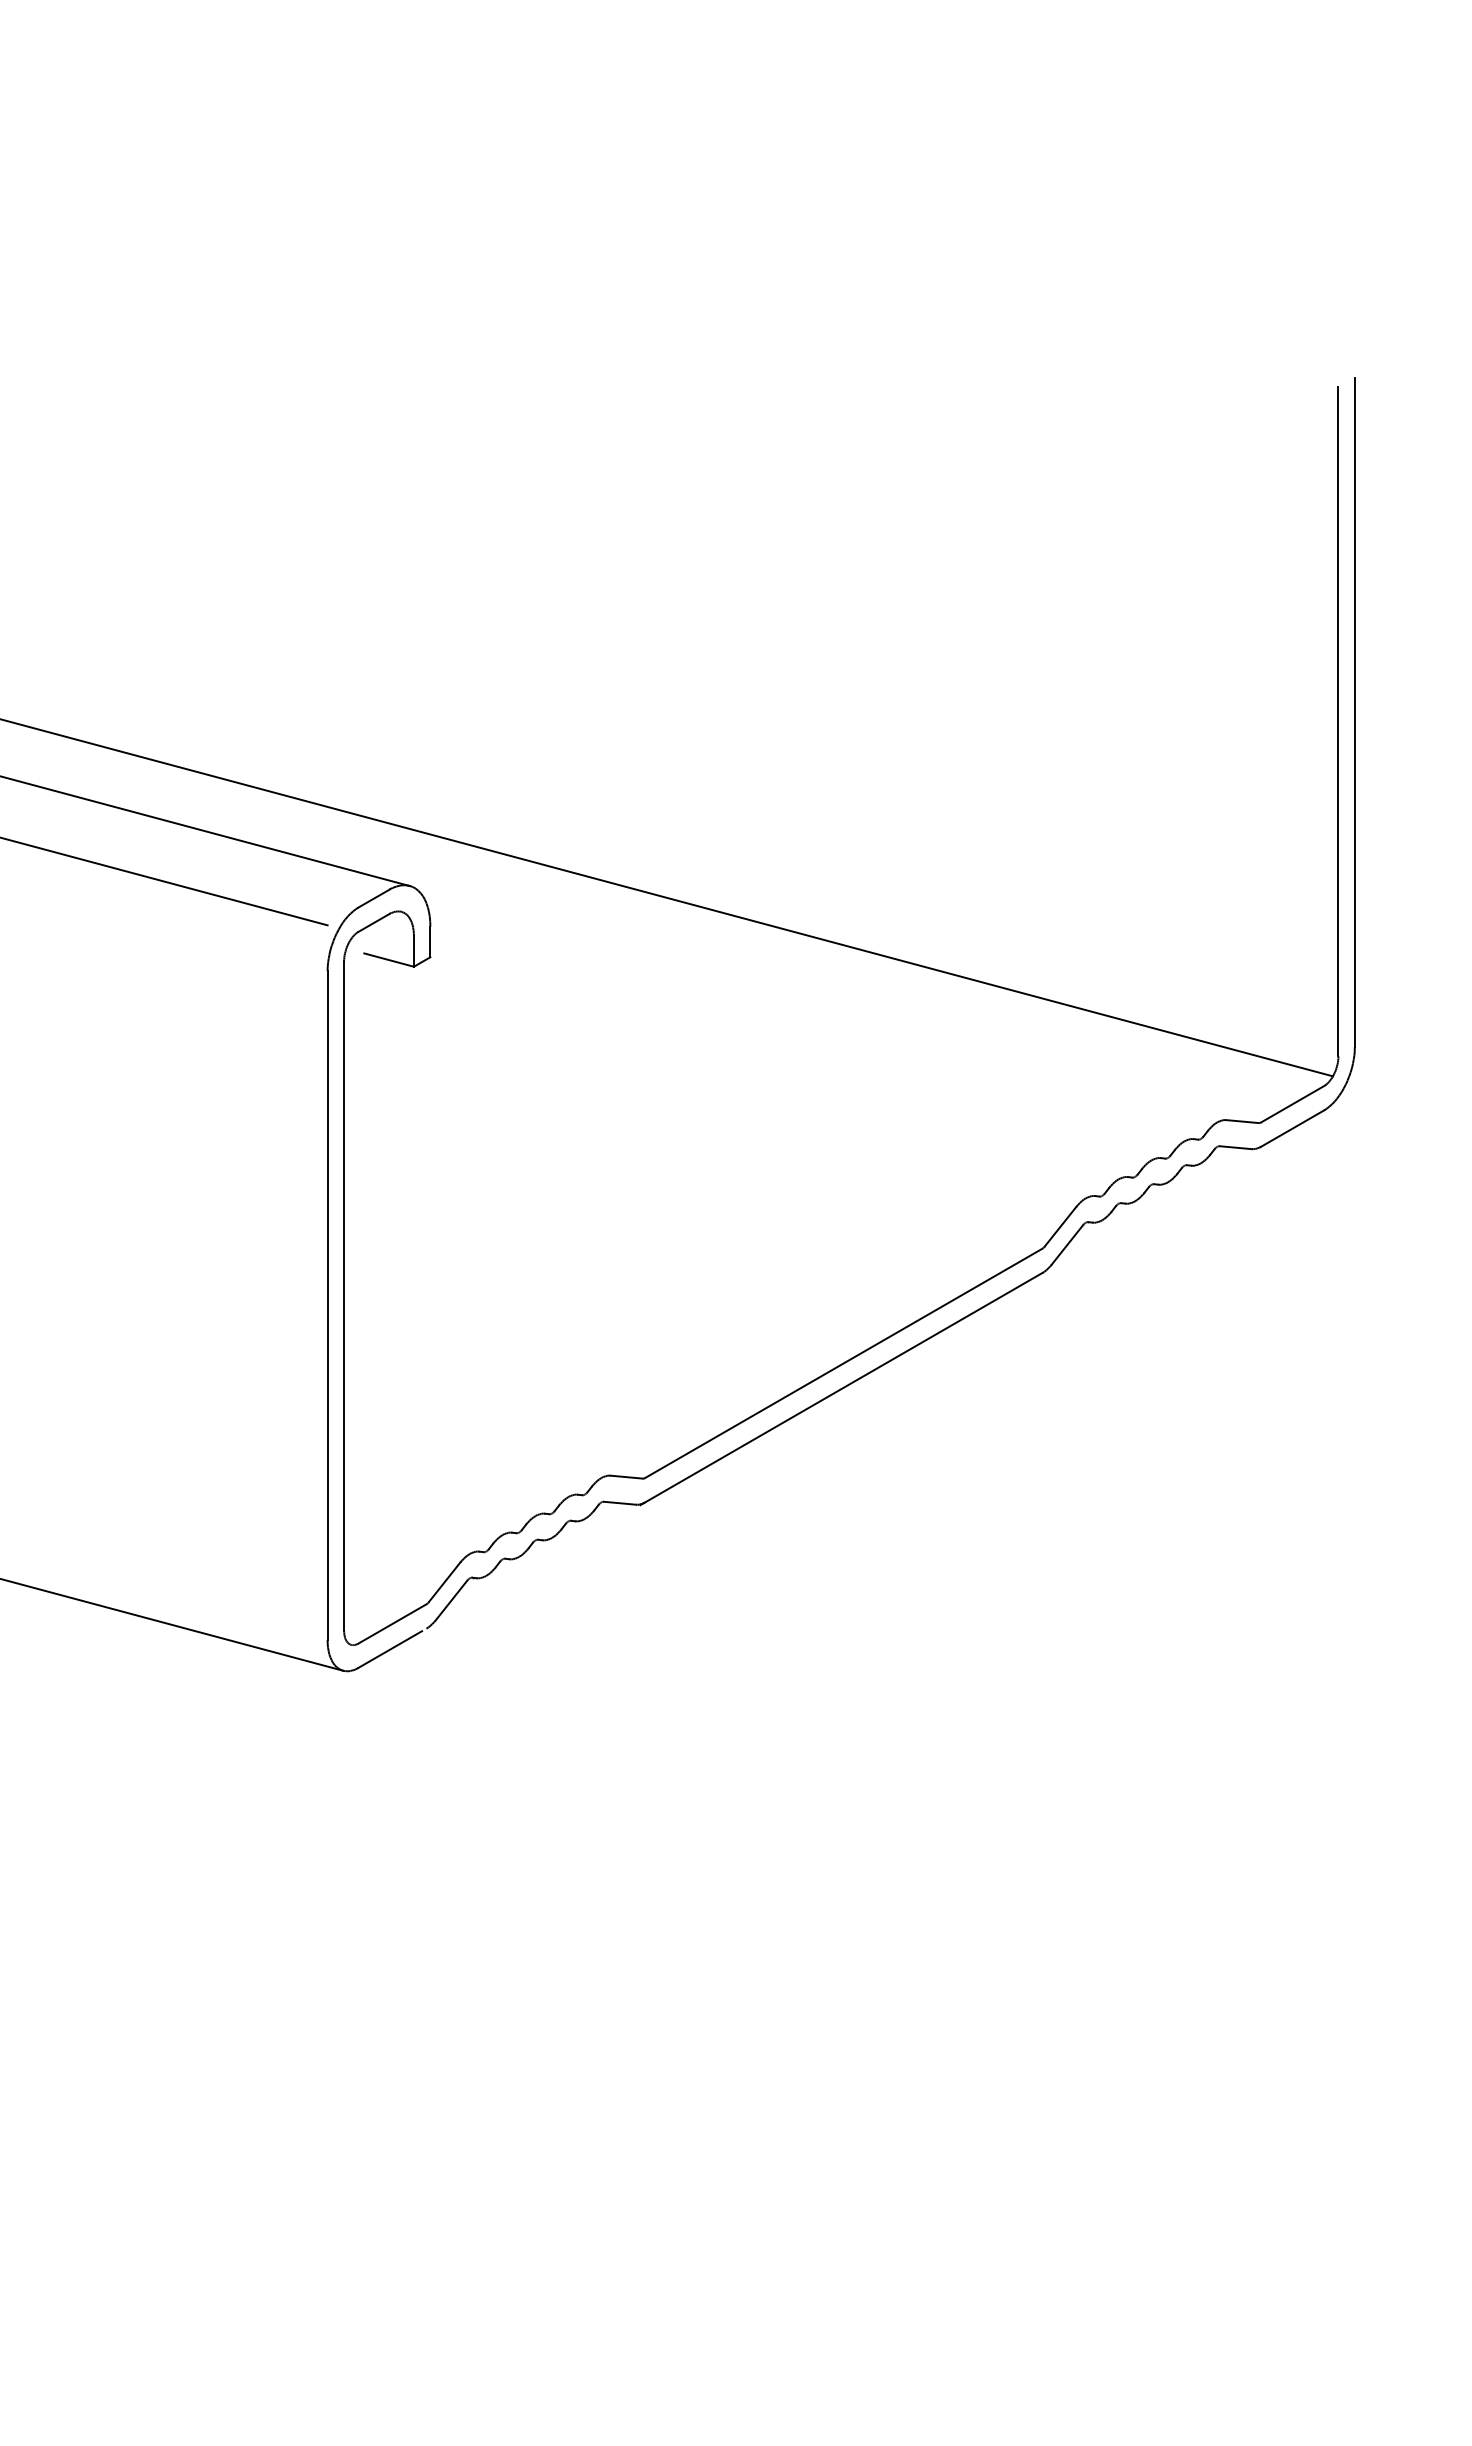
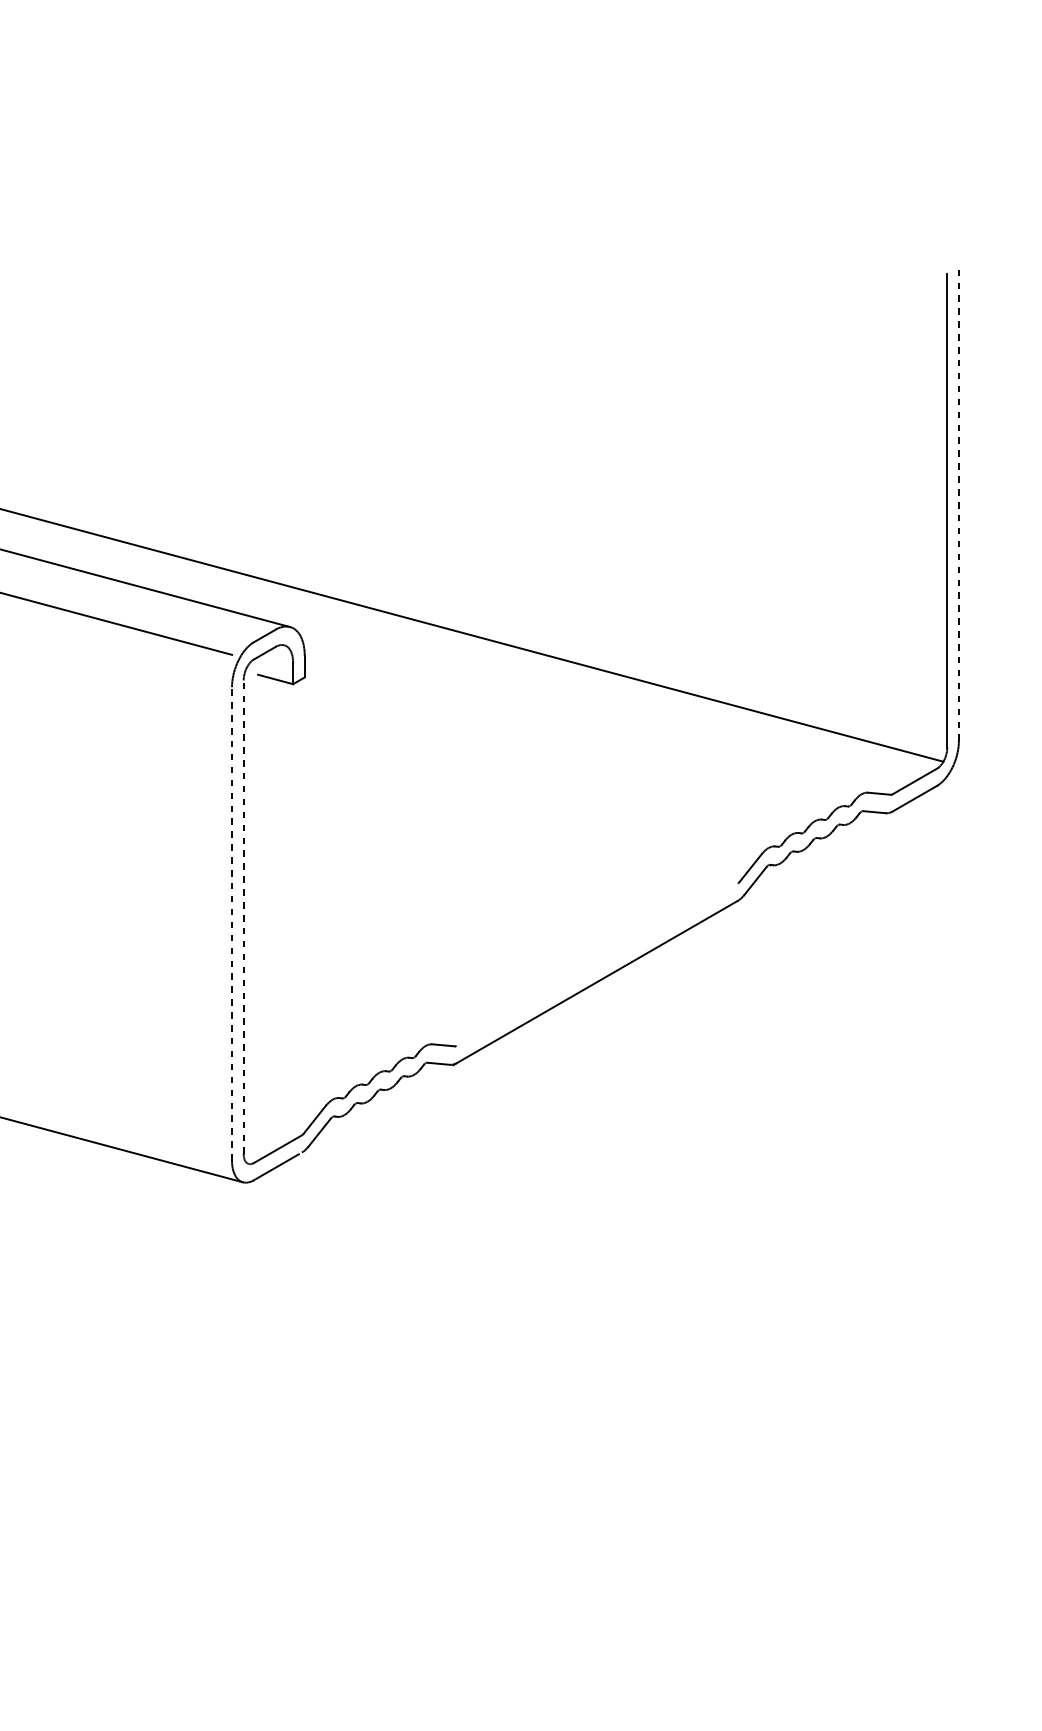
line: (1354, 712) -> (958, 504), solid -> dashed
line: (344, 1296) -> (243, 917), solid -> dashed
line: (327, 1305) -> (231, 923), solid -> dashed
line: (843, 1362) -> (597, 964), removed

